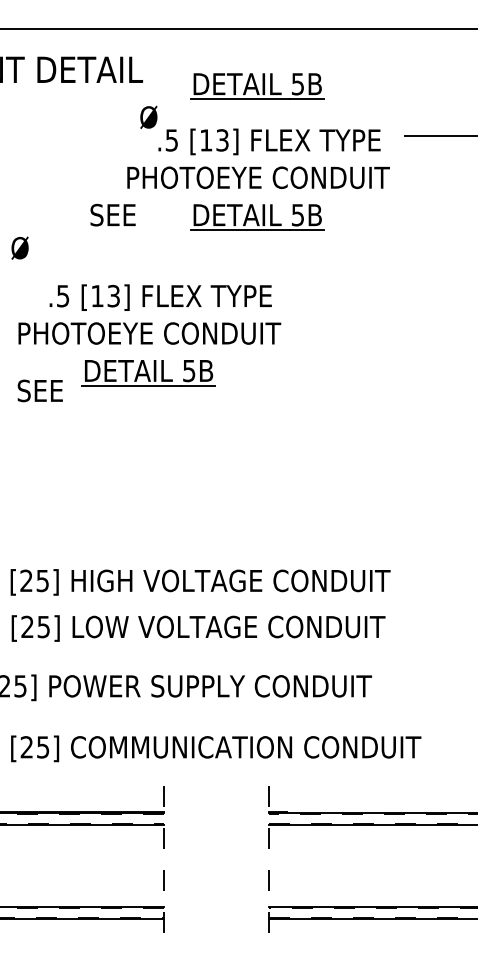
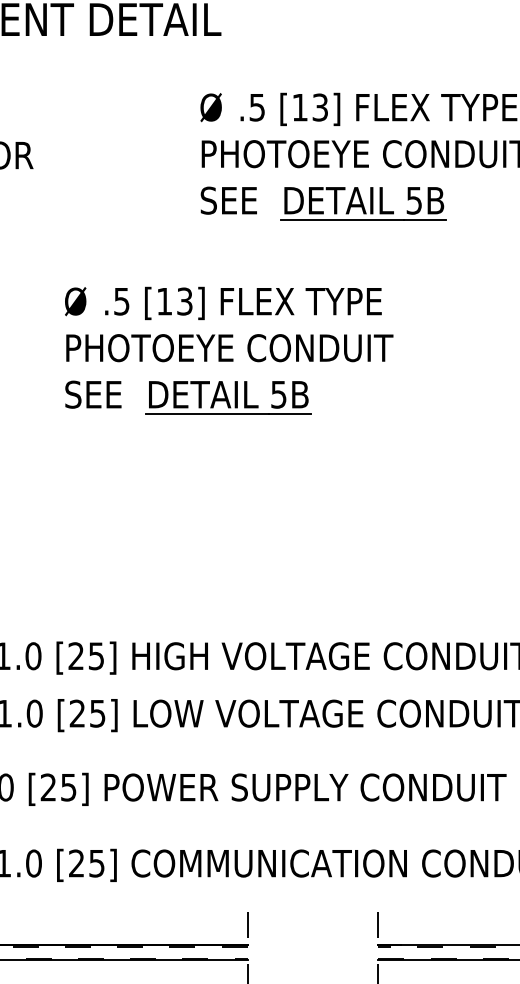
part: (257, 86) -> (363, 40), removed
text: (148, 116) -> (210, 106), moved
text: (112, 215) -> (228, 201), moved
text: (19, 247) -> (74, 300), moved
text: (39, 390) -> (92, 394), moved

